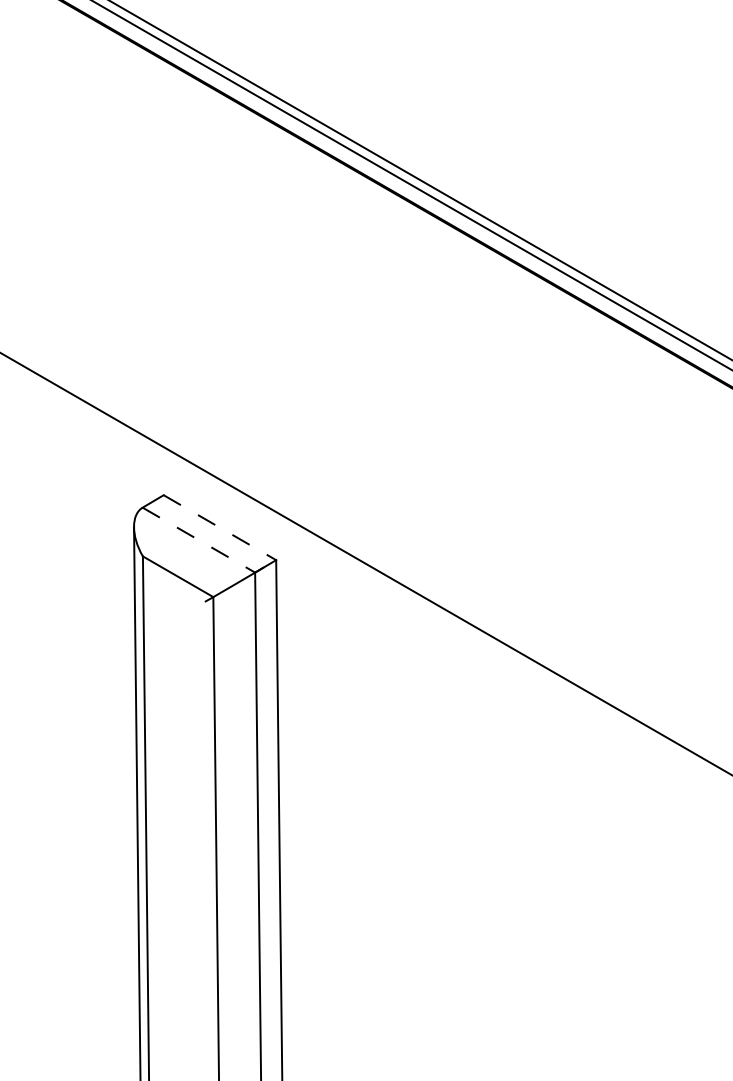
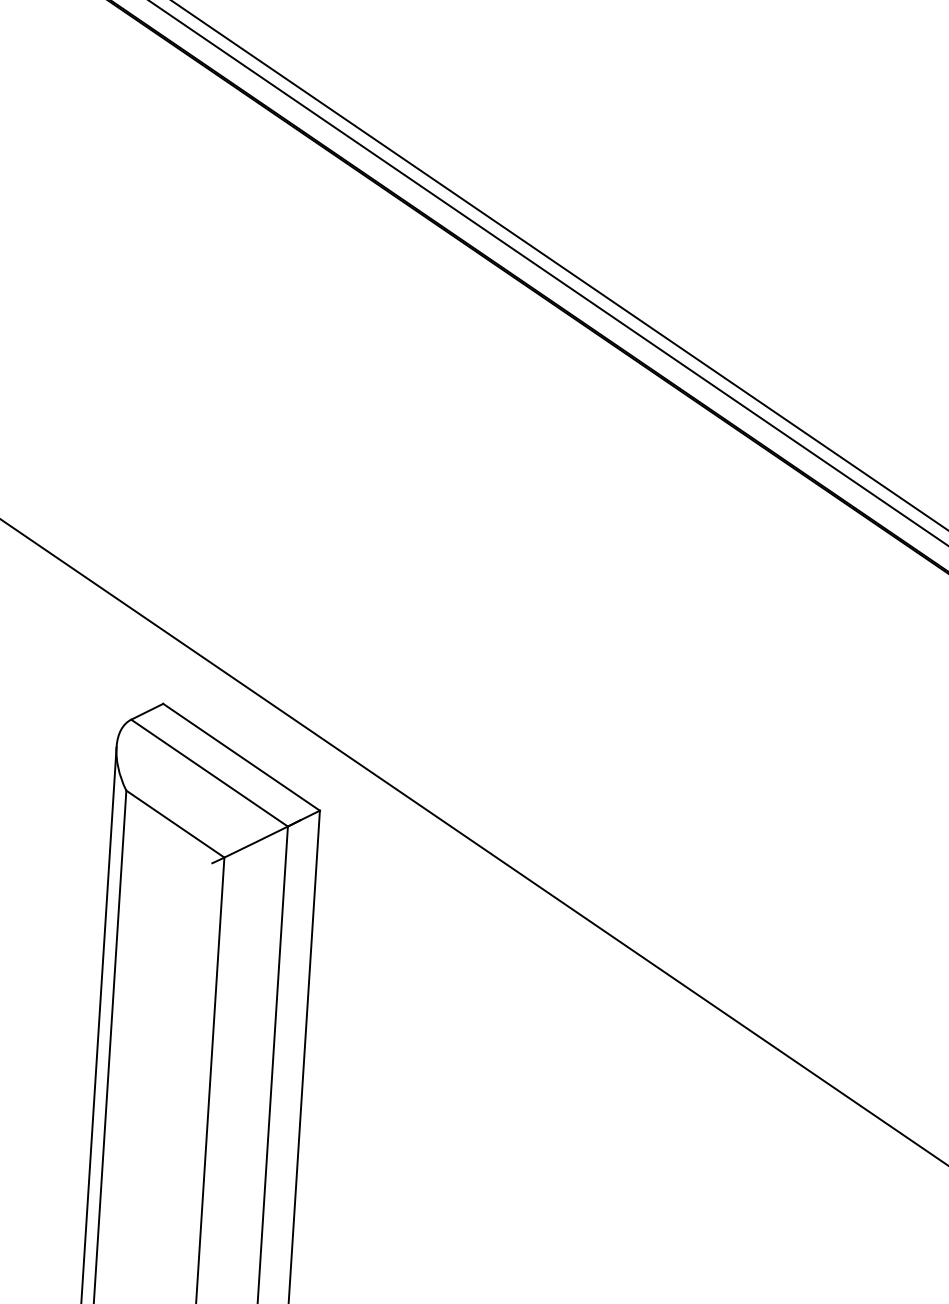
line: (219, 527) -> (240, 756), dashed -> solid
line: (198, 540) -> (208, 773), dashed -> solid

